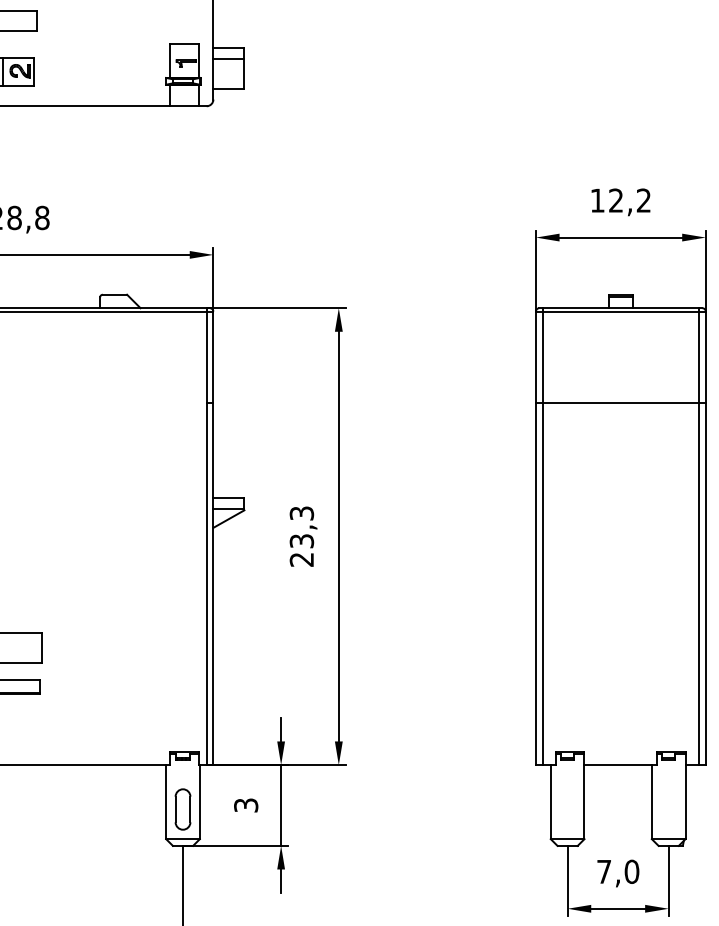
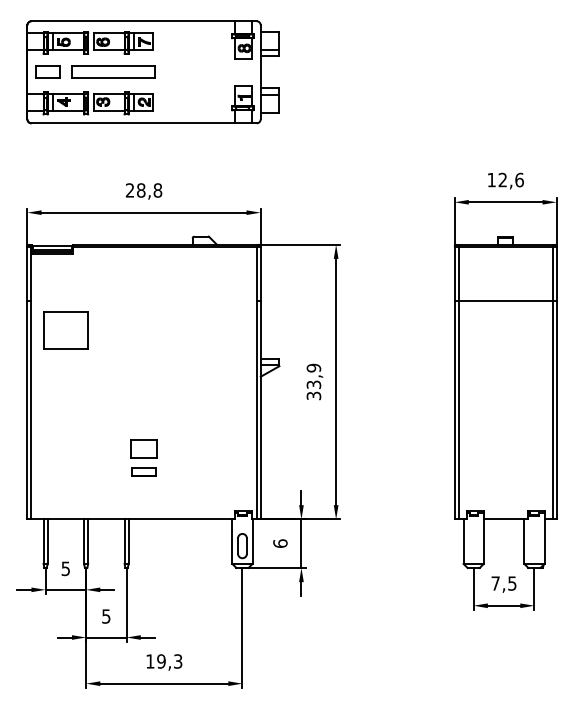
text: (643, 199) -> (519, 179), 12,2 -> 12,6
text: (301, 535) -> (313, 381), 23,3 -> 33,9
text: (246, 805) -> (280, 543), 3 -> 6
text: (632, 871) -> (512, 583), 7,0 -> 7,5

